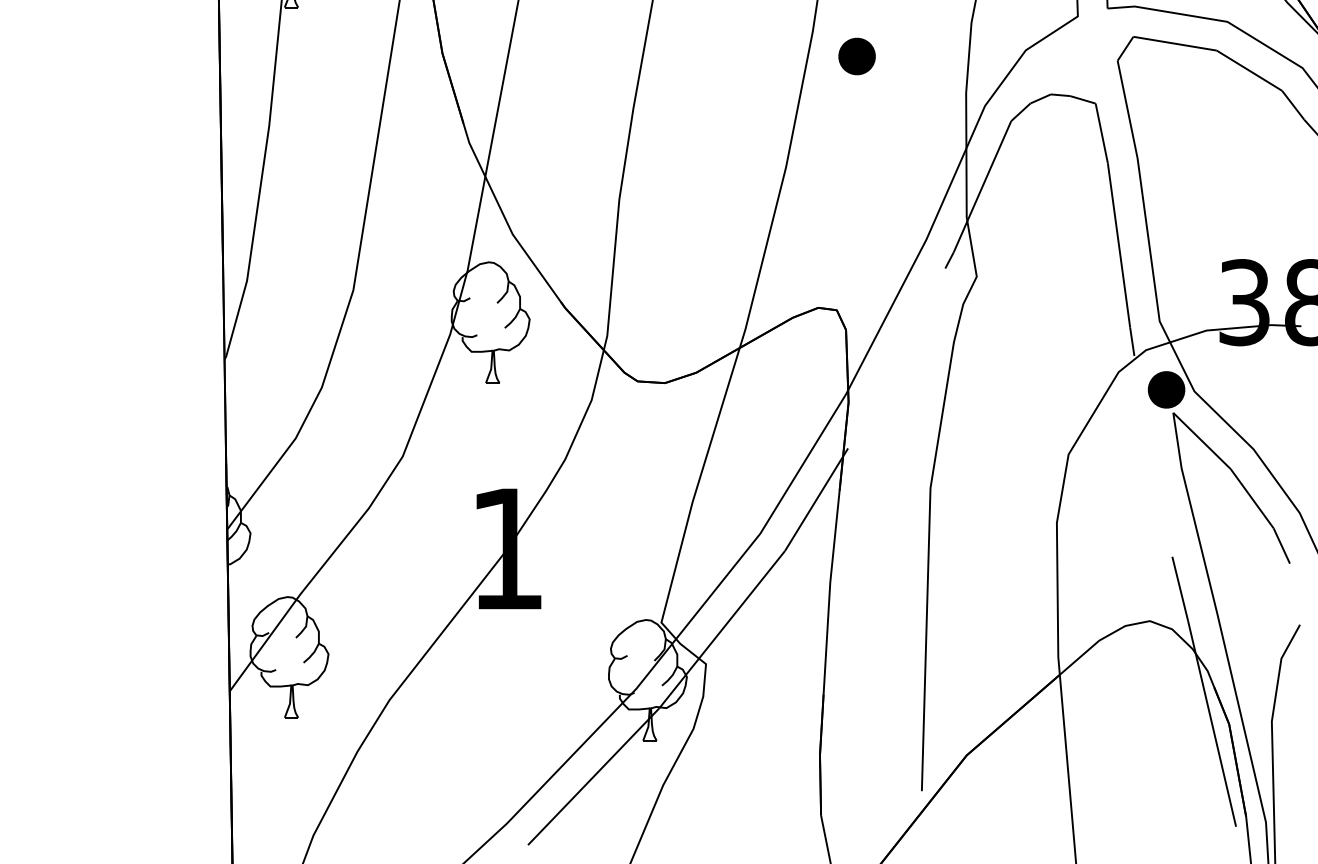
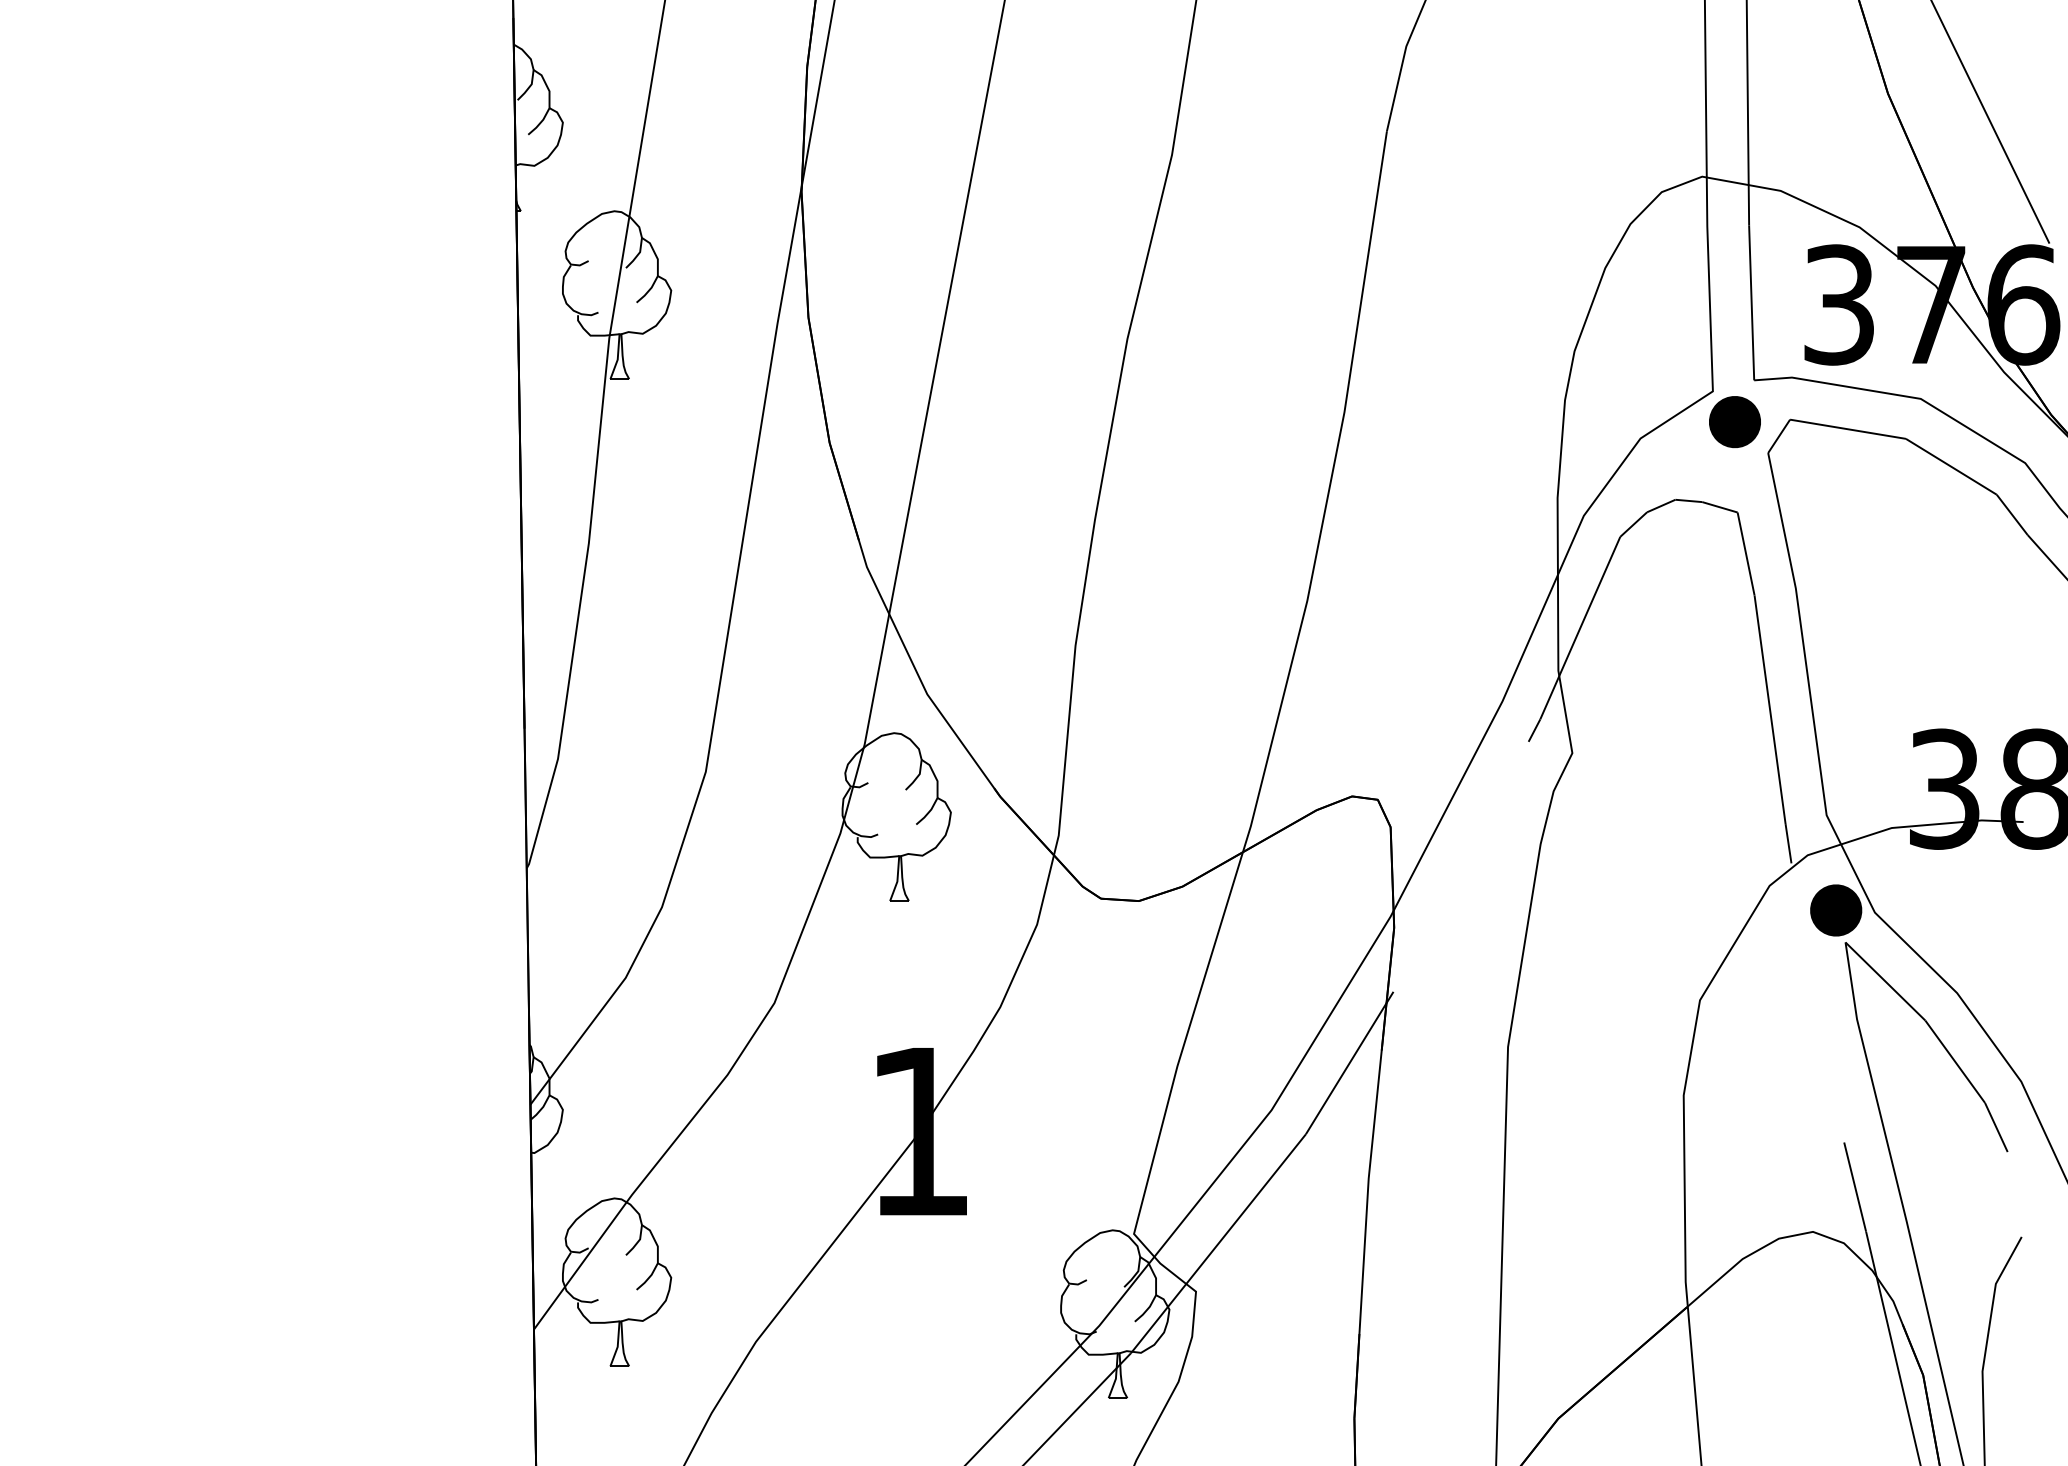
part: (856, 56) -> (1734, 422), moved

